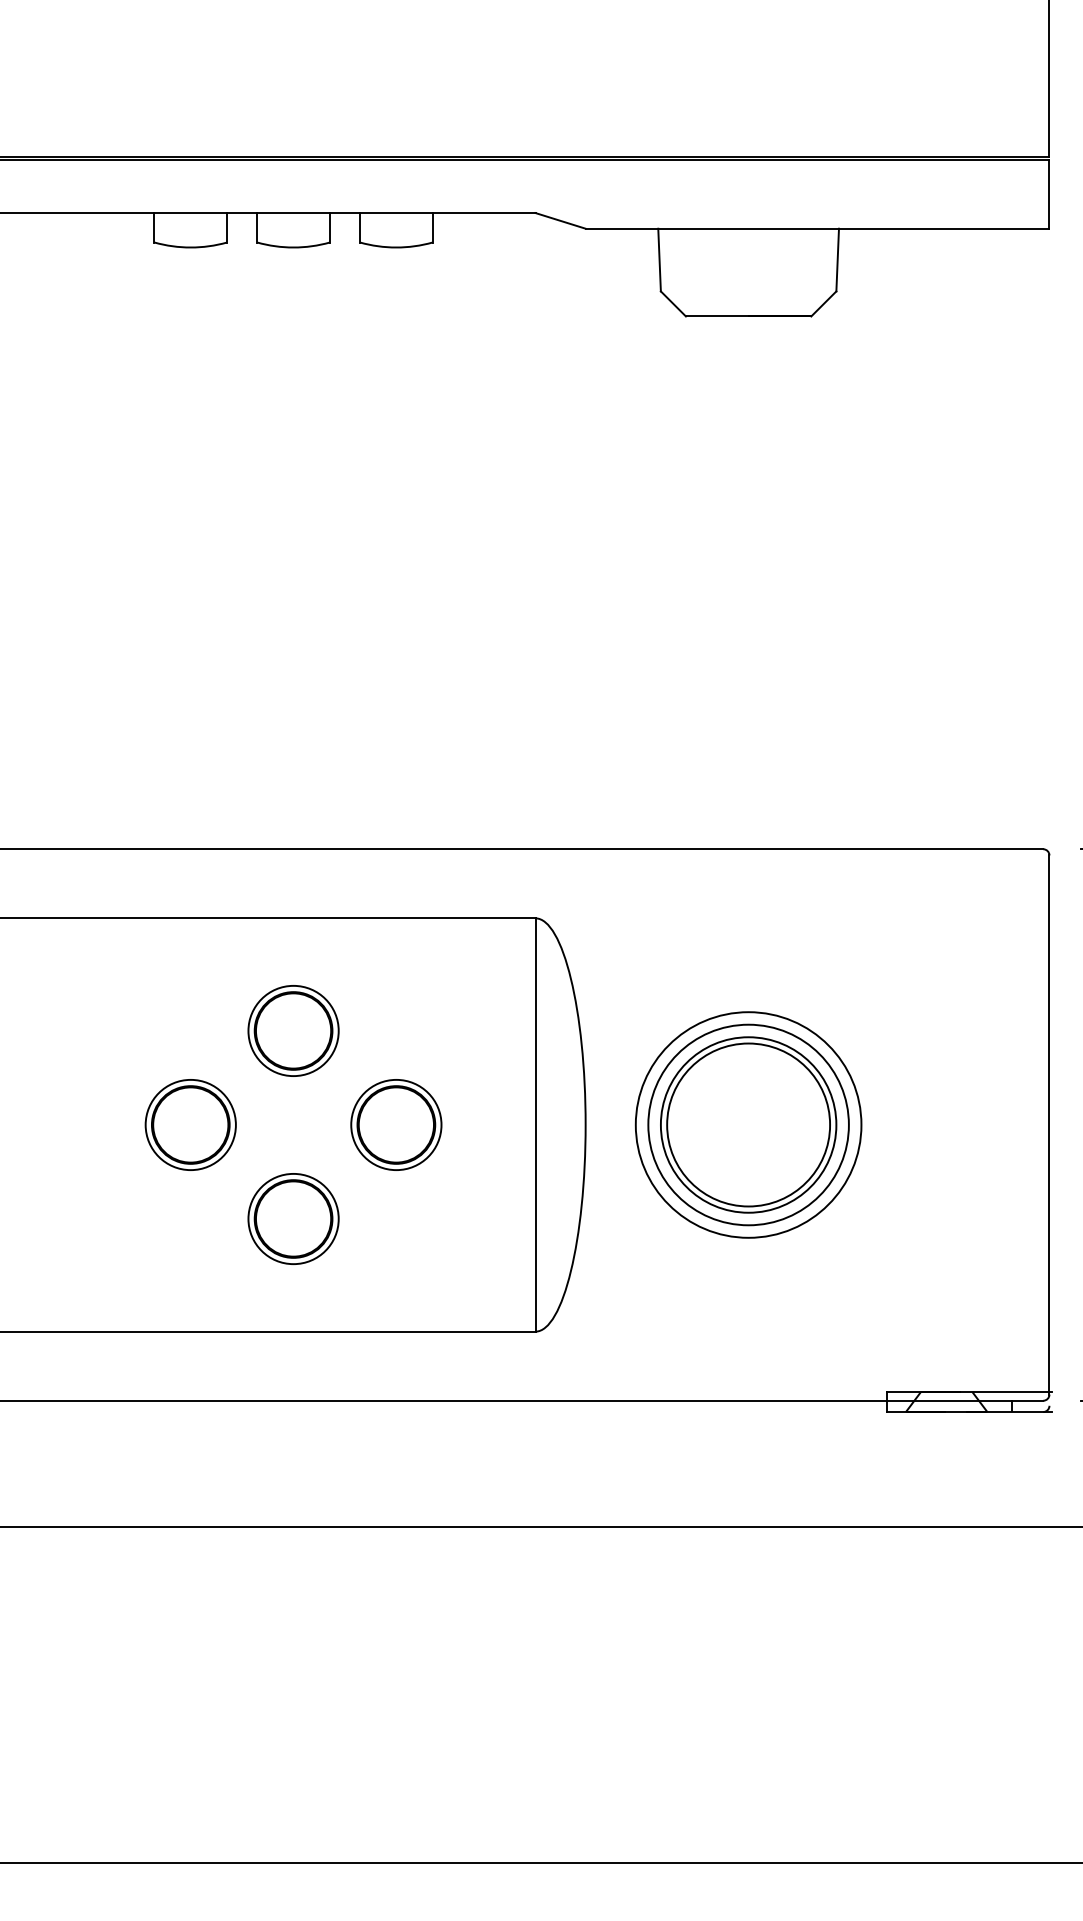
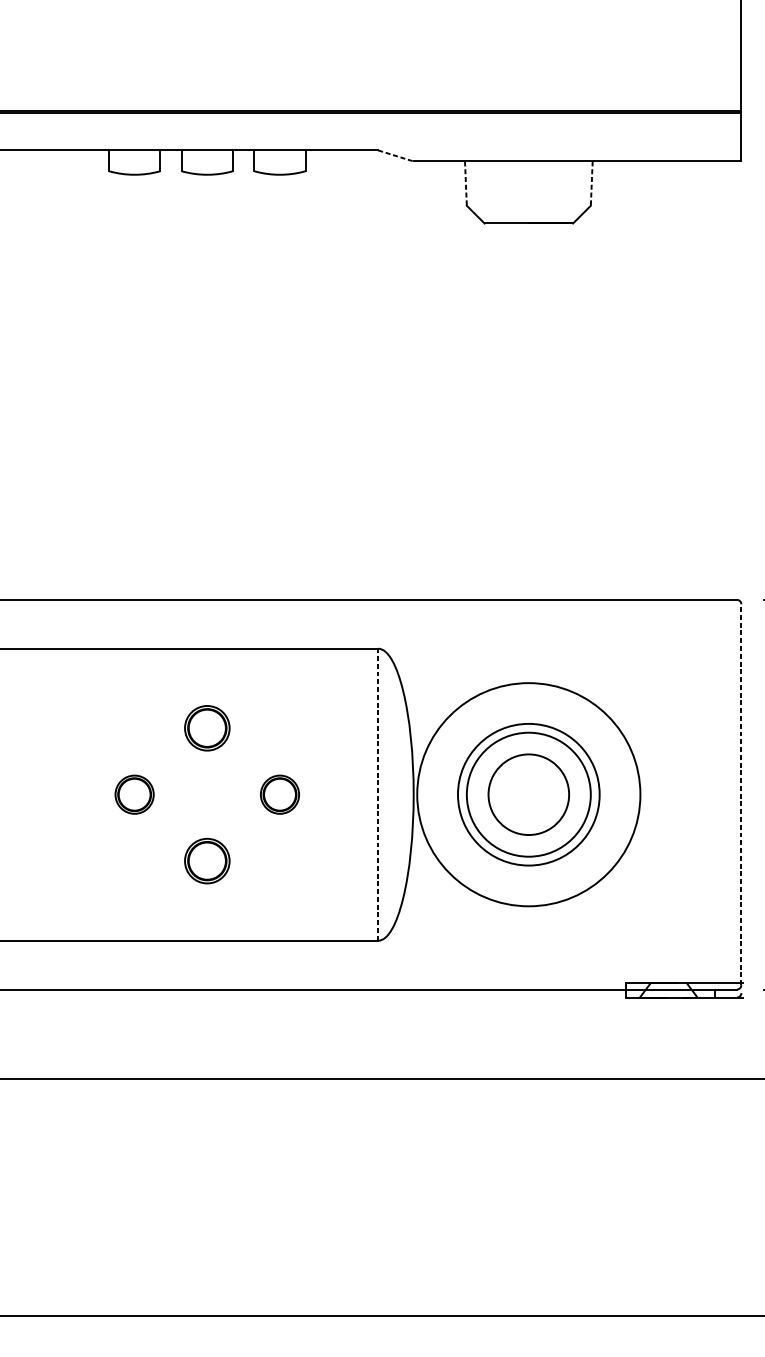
line: (561, 221) -> (396, 156), solid -> dashed
line: (659, 260) -> (465, 183), solid -> dashed
line: (837, 260) -> (591, 183), solid -> dashed
part: (293, 1030) -> (207, 727), size x0.7
part: (190, 1124) -> (134, 794), size x0.6
part: (396, 1124) -> (280, 794), size x0.6
circle: (748, 1124) -> (528, 794), size x0.7
circle: (748, 1124) -> (528, 794), size x1.4
line: (535, 1125) -> (378, 795), solid -> dashed
line: (1049, 1125) -> (741, 795), solid -> dashed
part: (293, 1218) -> (207, 860), size x0.7

